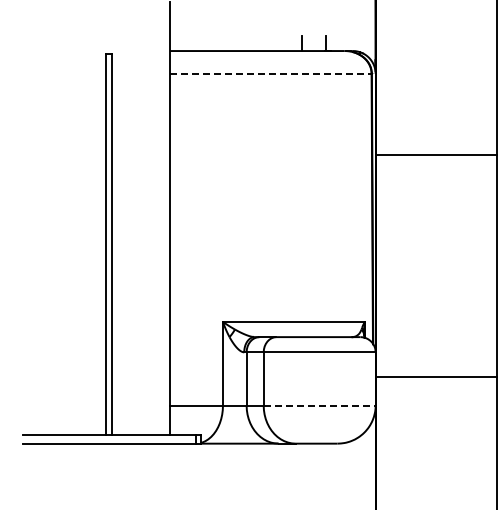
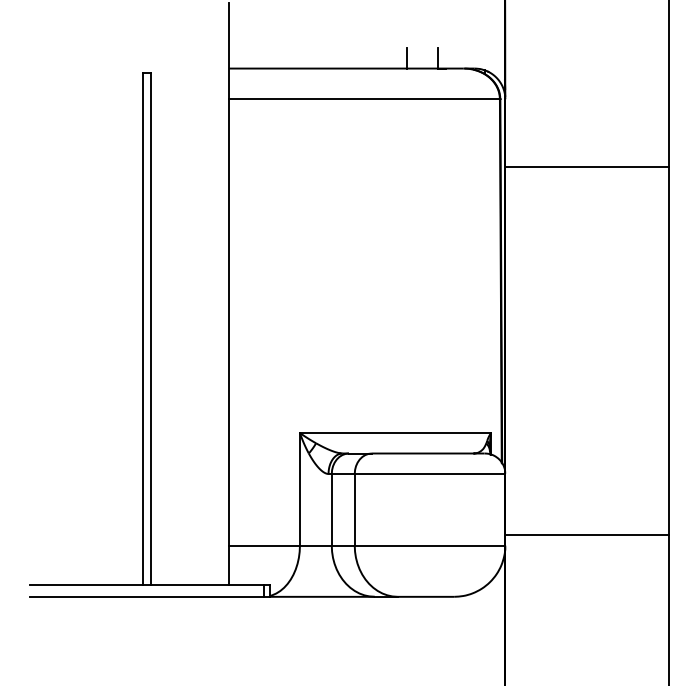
line: (270, 73) -> (363, 98), dashed -> solid
line: (436, 155) -> (587, 167), moved
line: (436, 377) -> (587, 536), moved
line: (319, 405) -> (429, 545), dashed -> solid

